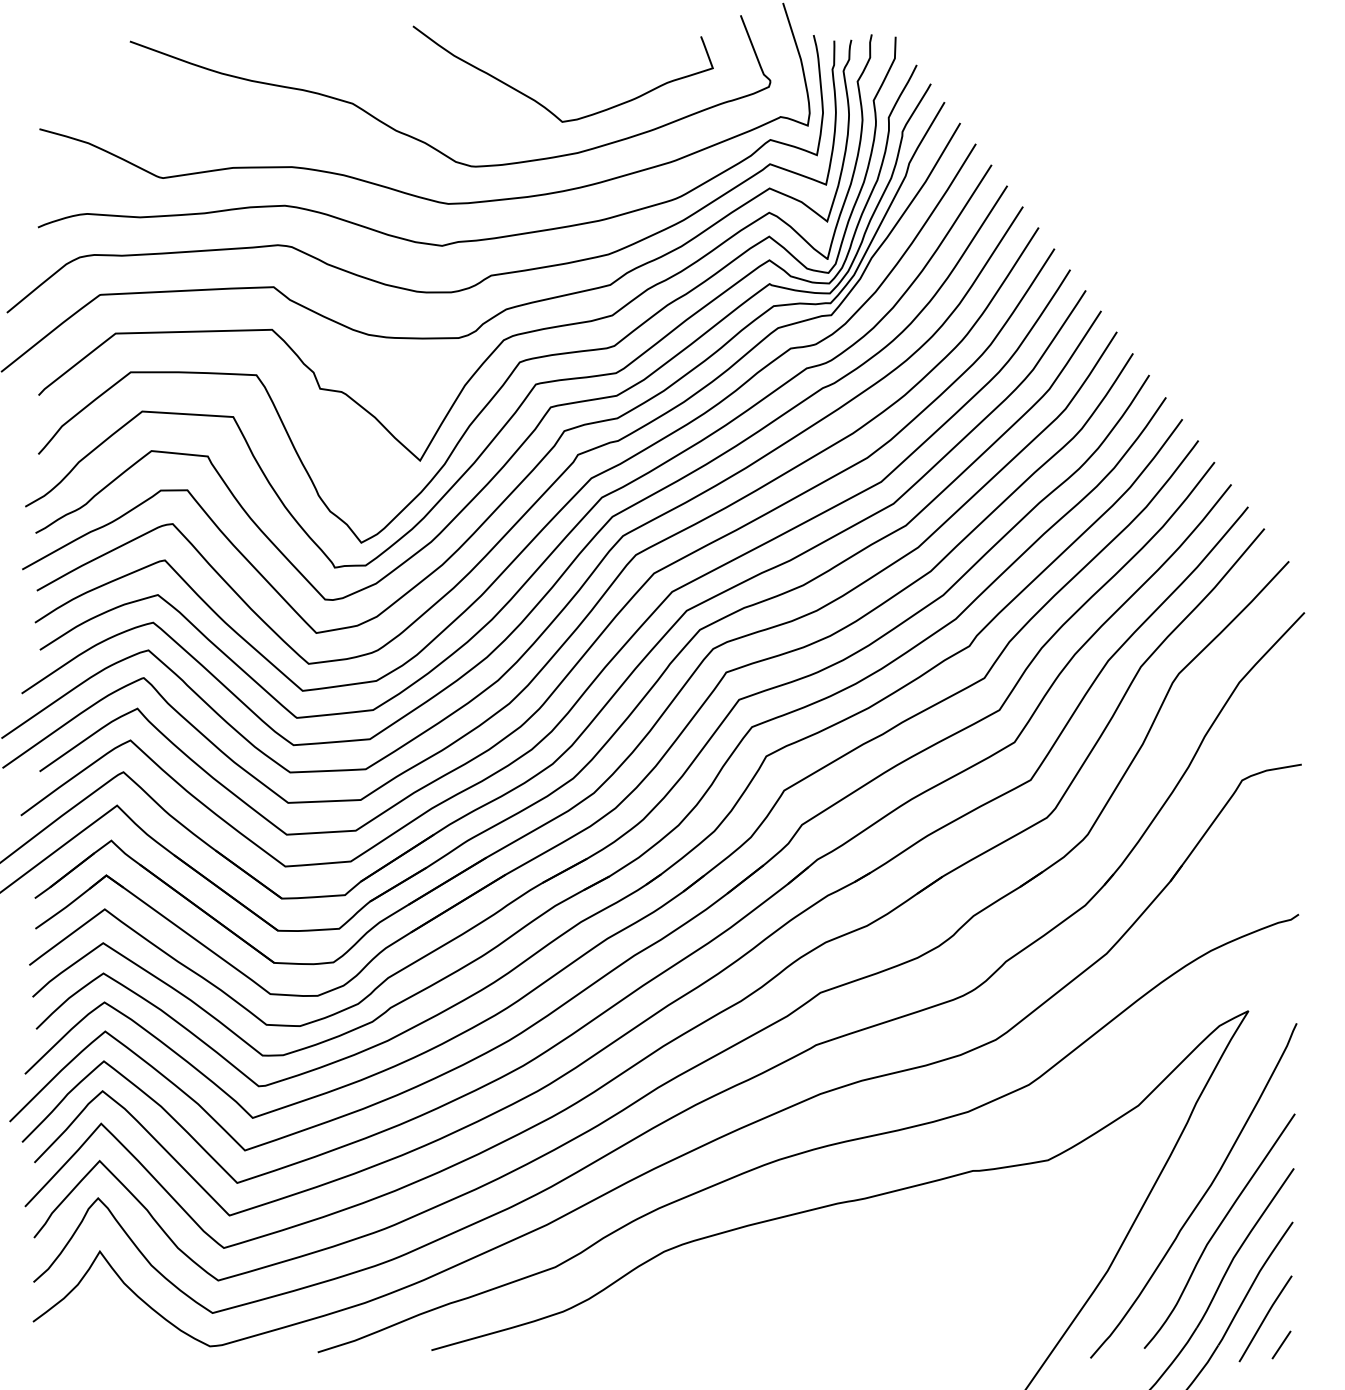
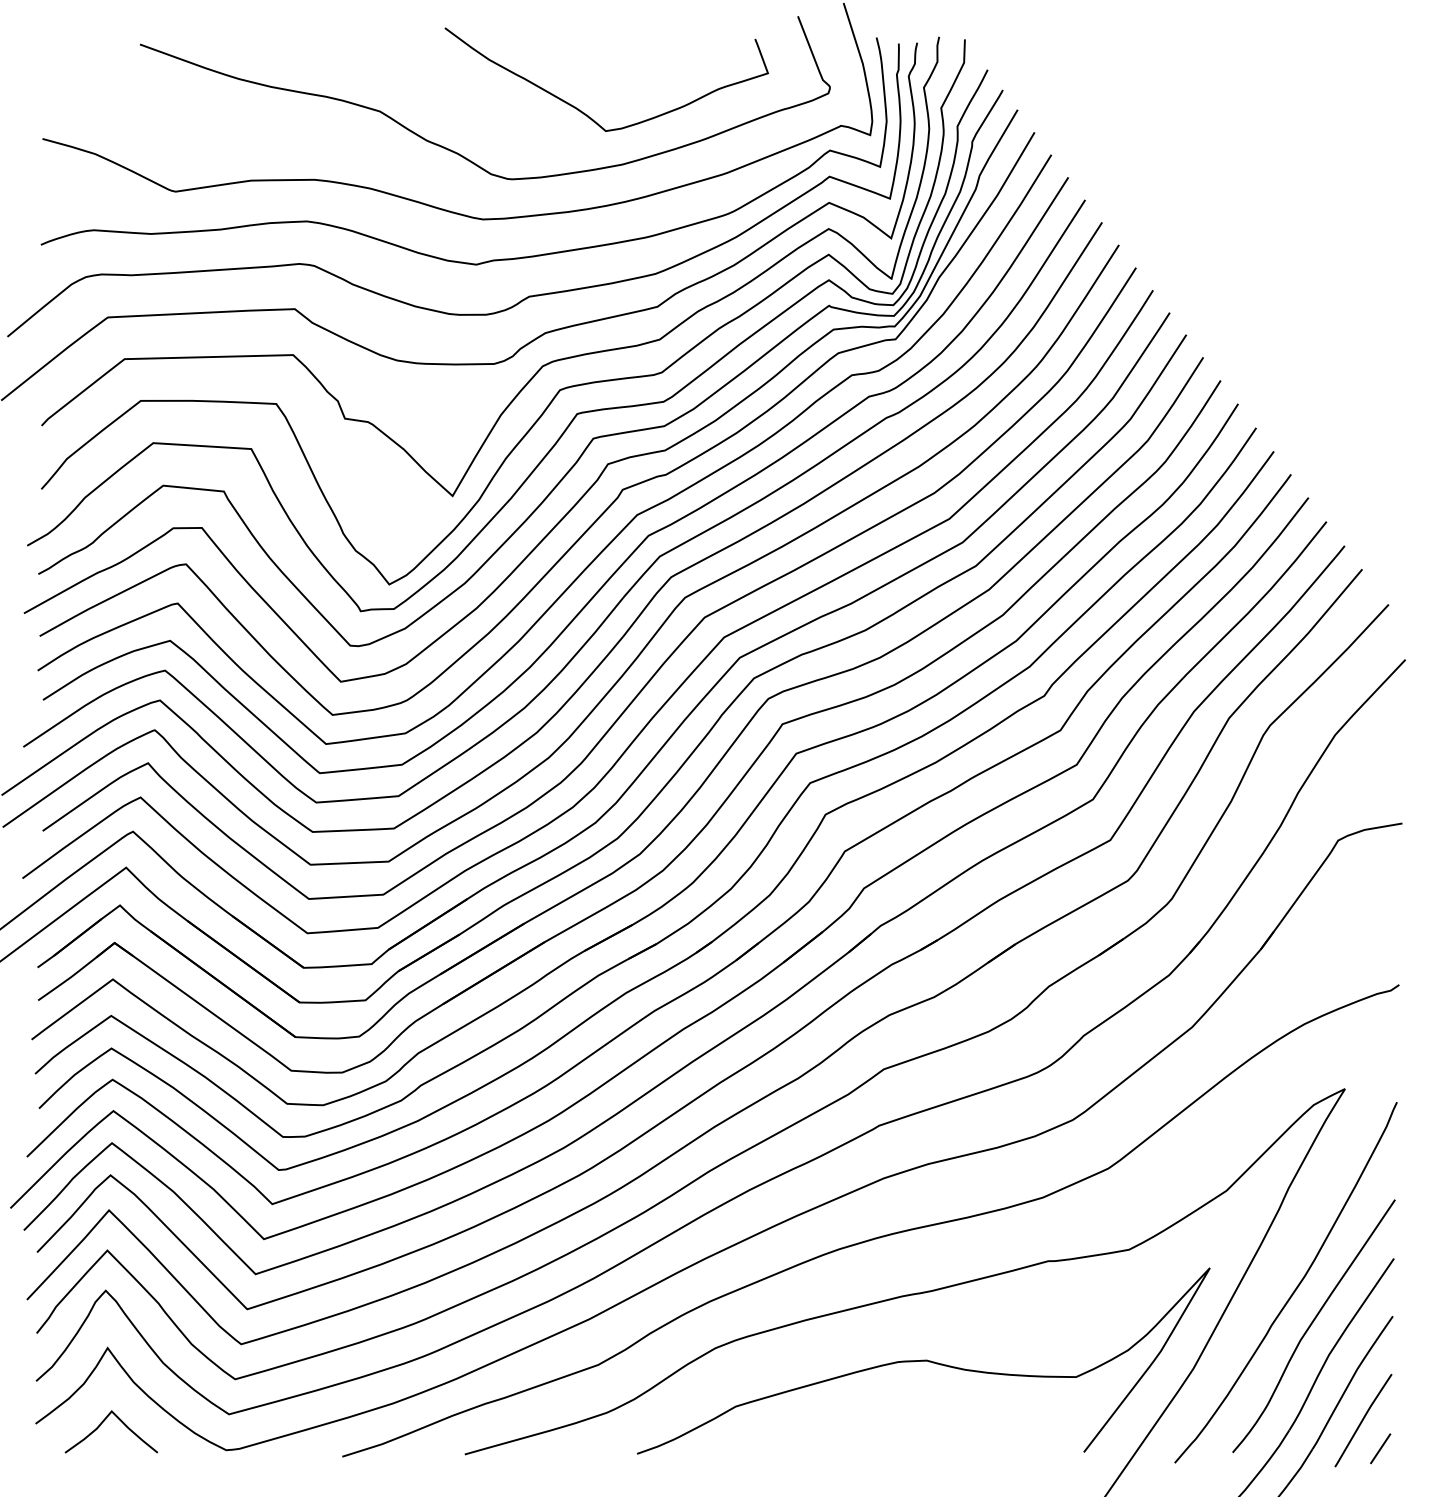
curve: (857, 1263) -> (923, 1360), added
curve: (95, 1321) -> (102, 1423), added

